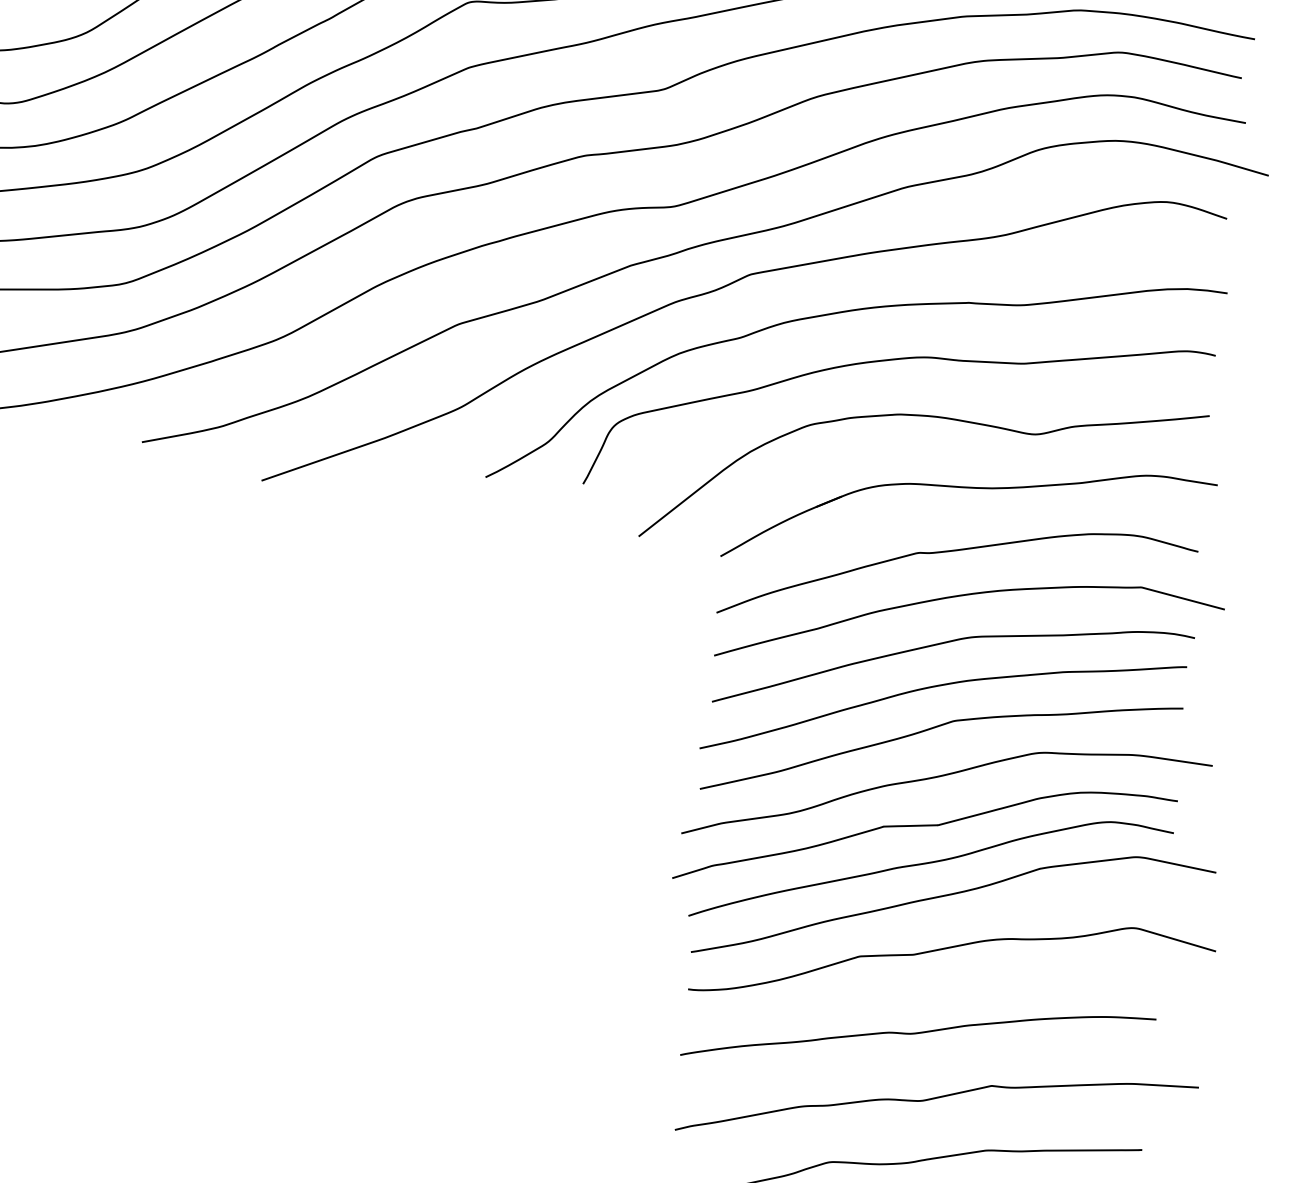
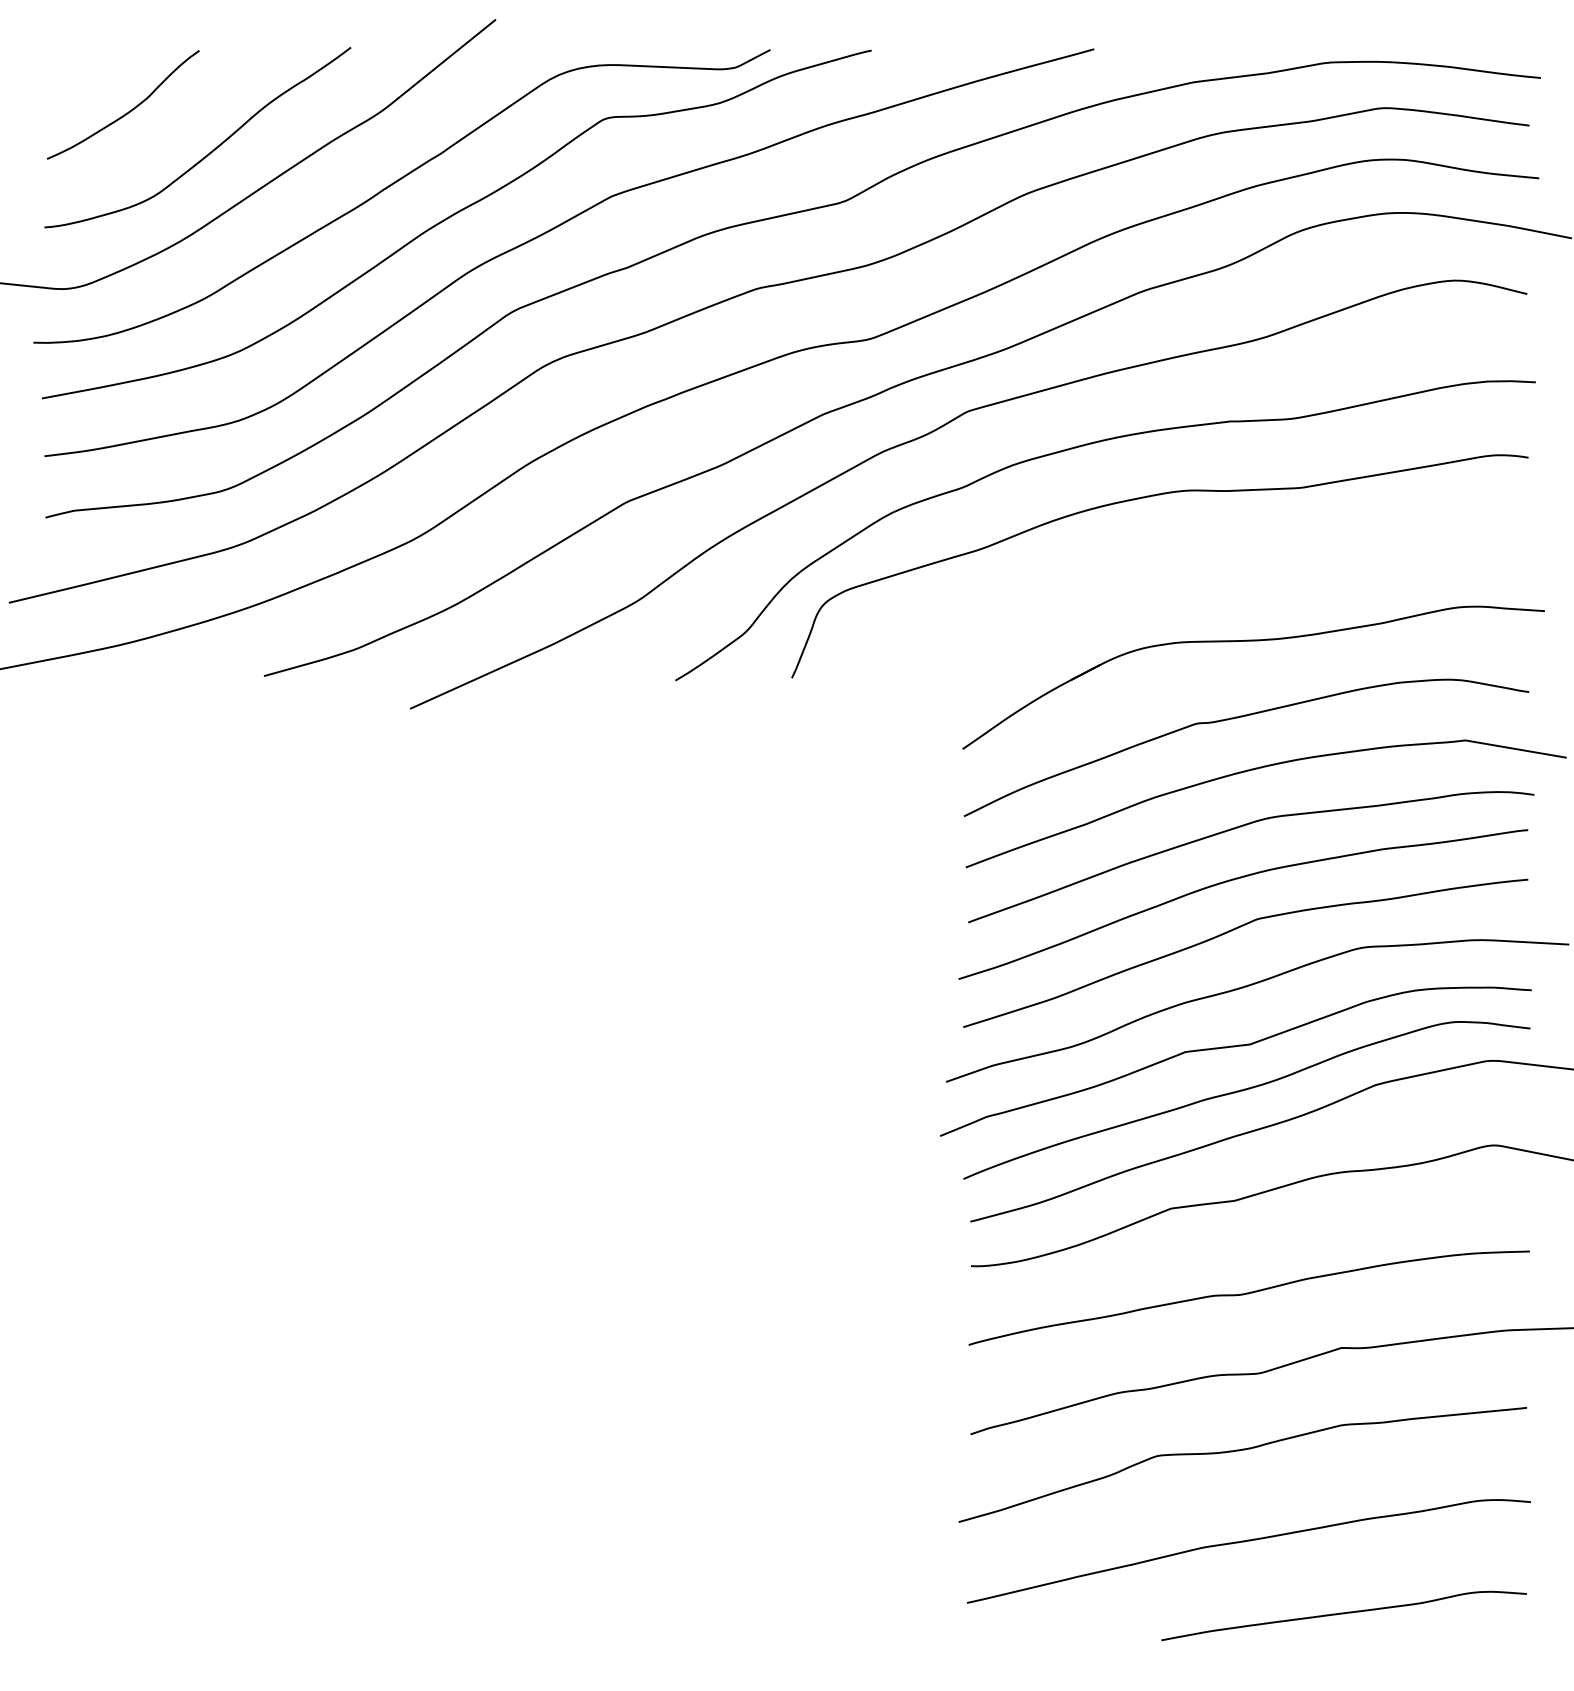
curve: (929, 417) -> (1195, 561), removed

